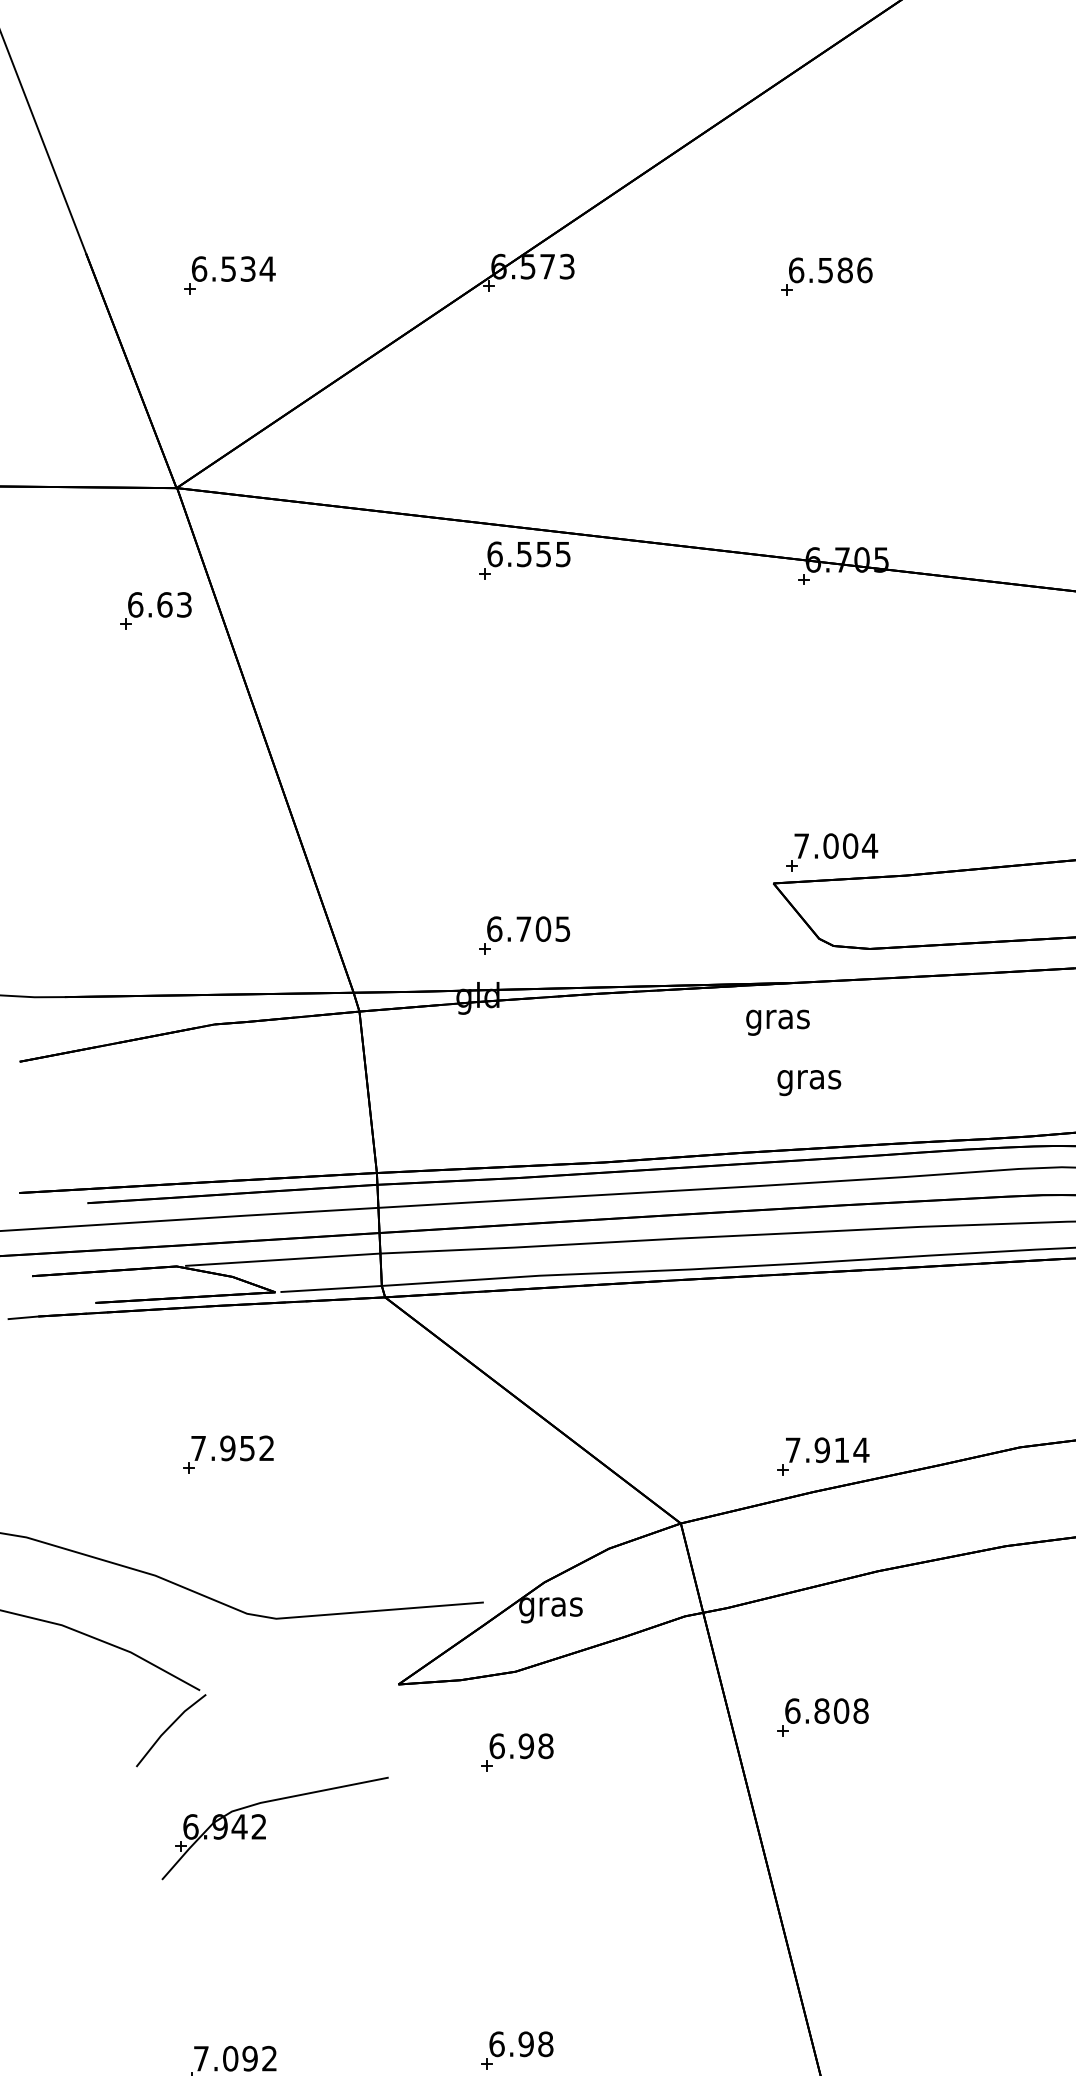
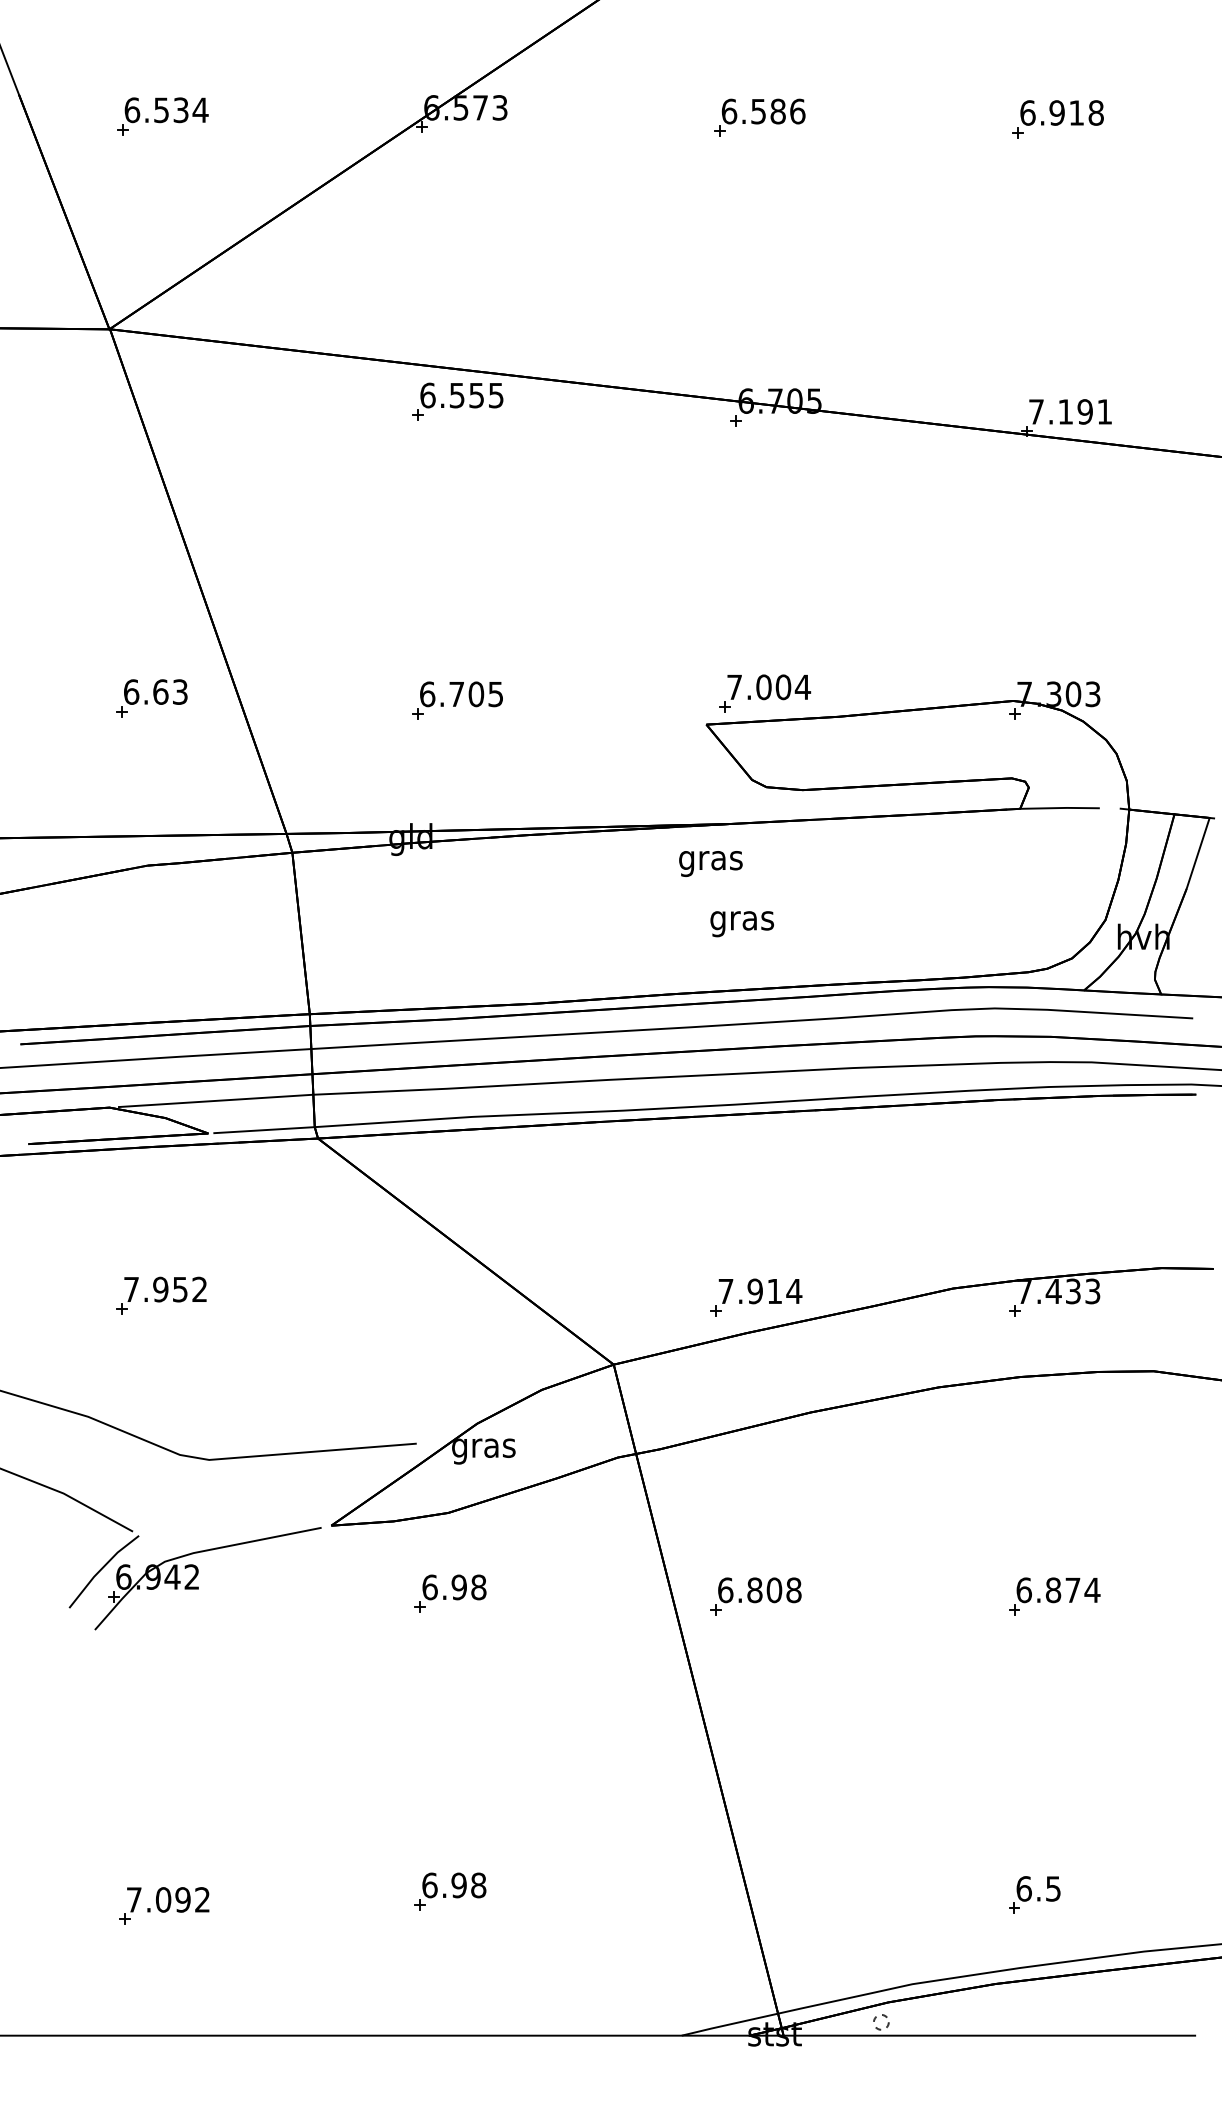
part: (155, 611) -> (151, 698), moved
part: (524, 935) -> (457, 700), moved
part: (822, 1717) -> (755, 1596), moved
part: (265, 1824) -> (198, 1574), moved

